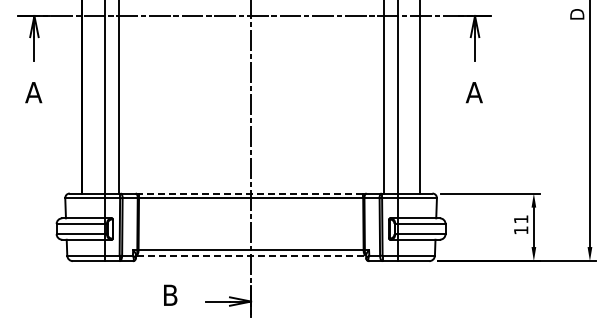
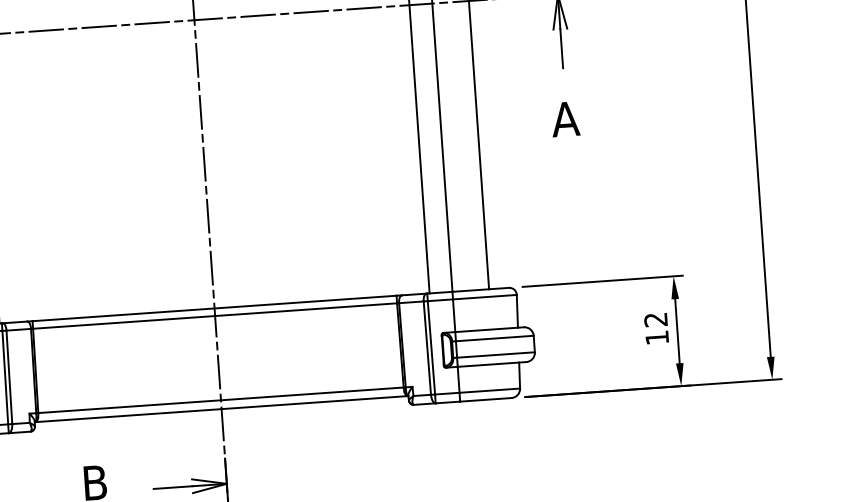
line: (250, 193) -> (213, 308), dashed -> solid
text: (521, 219) -> (656, 319), 11 -> 12
line: (251, 255) -> (222, 409), dashed -> solid

